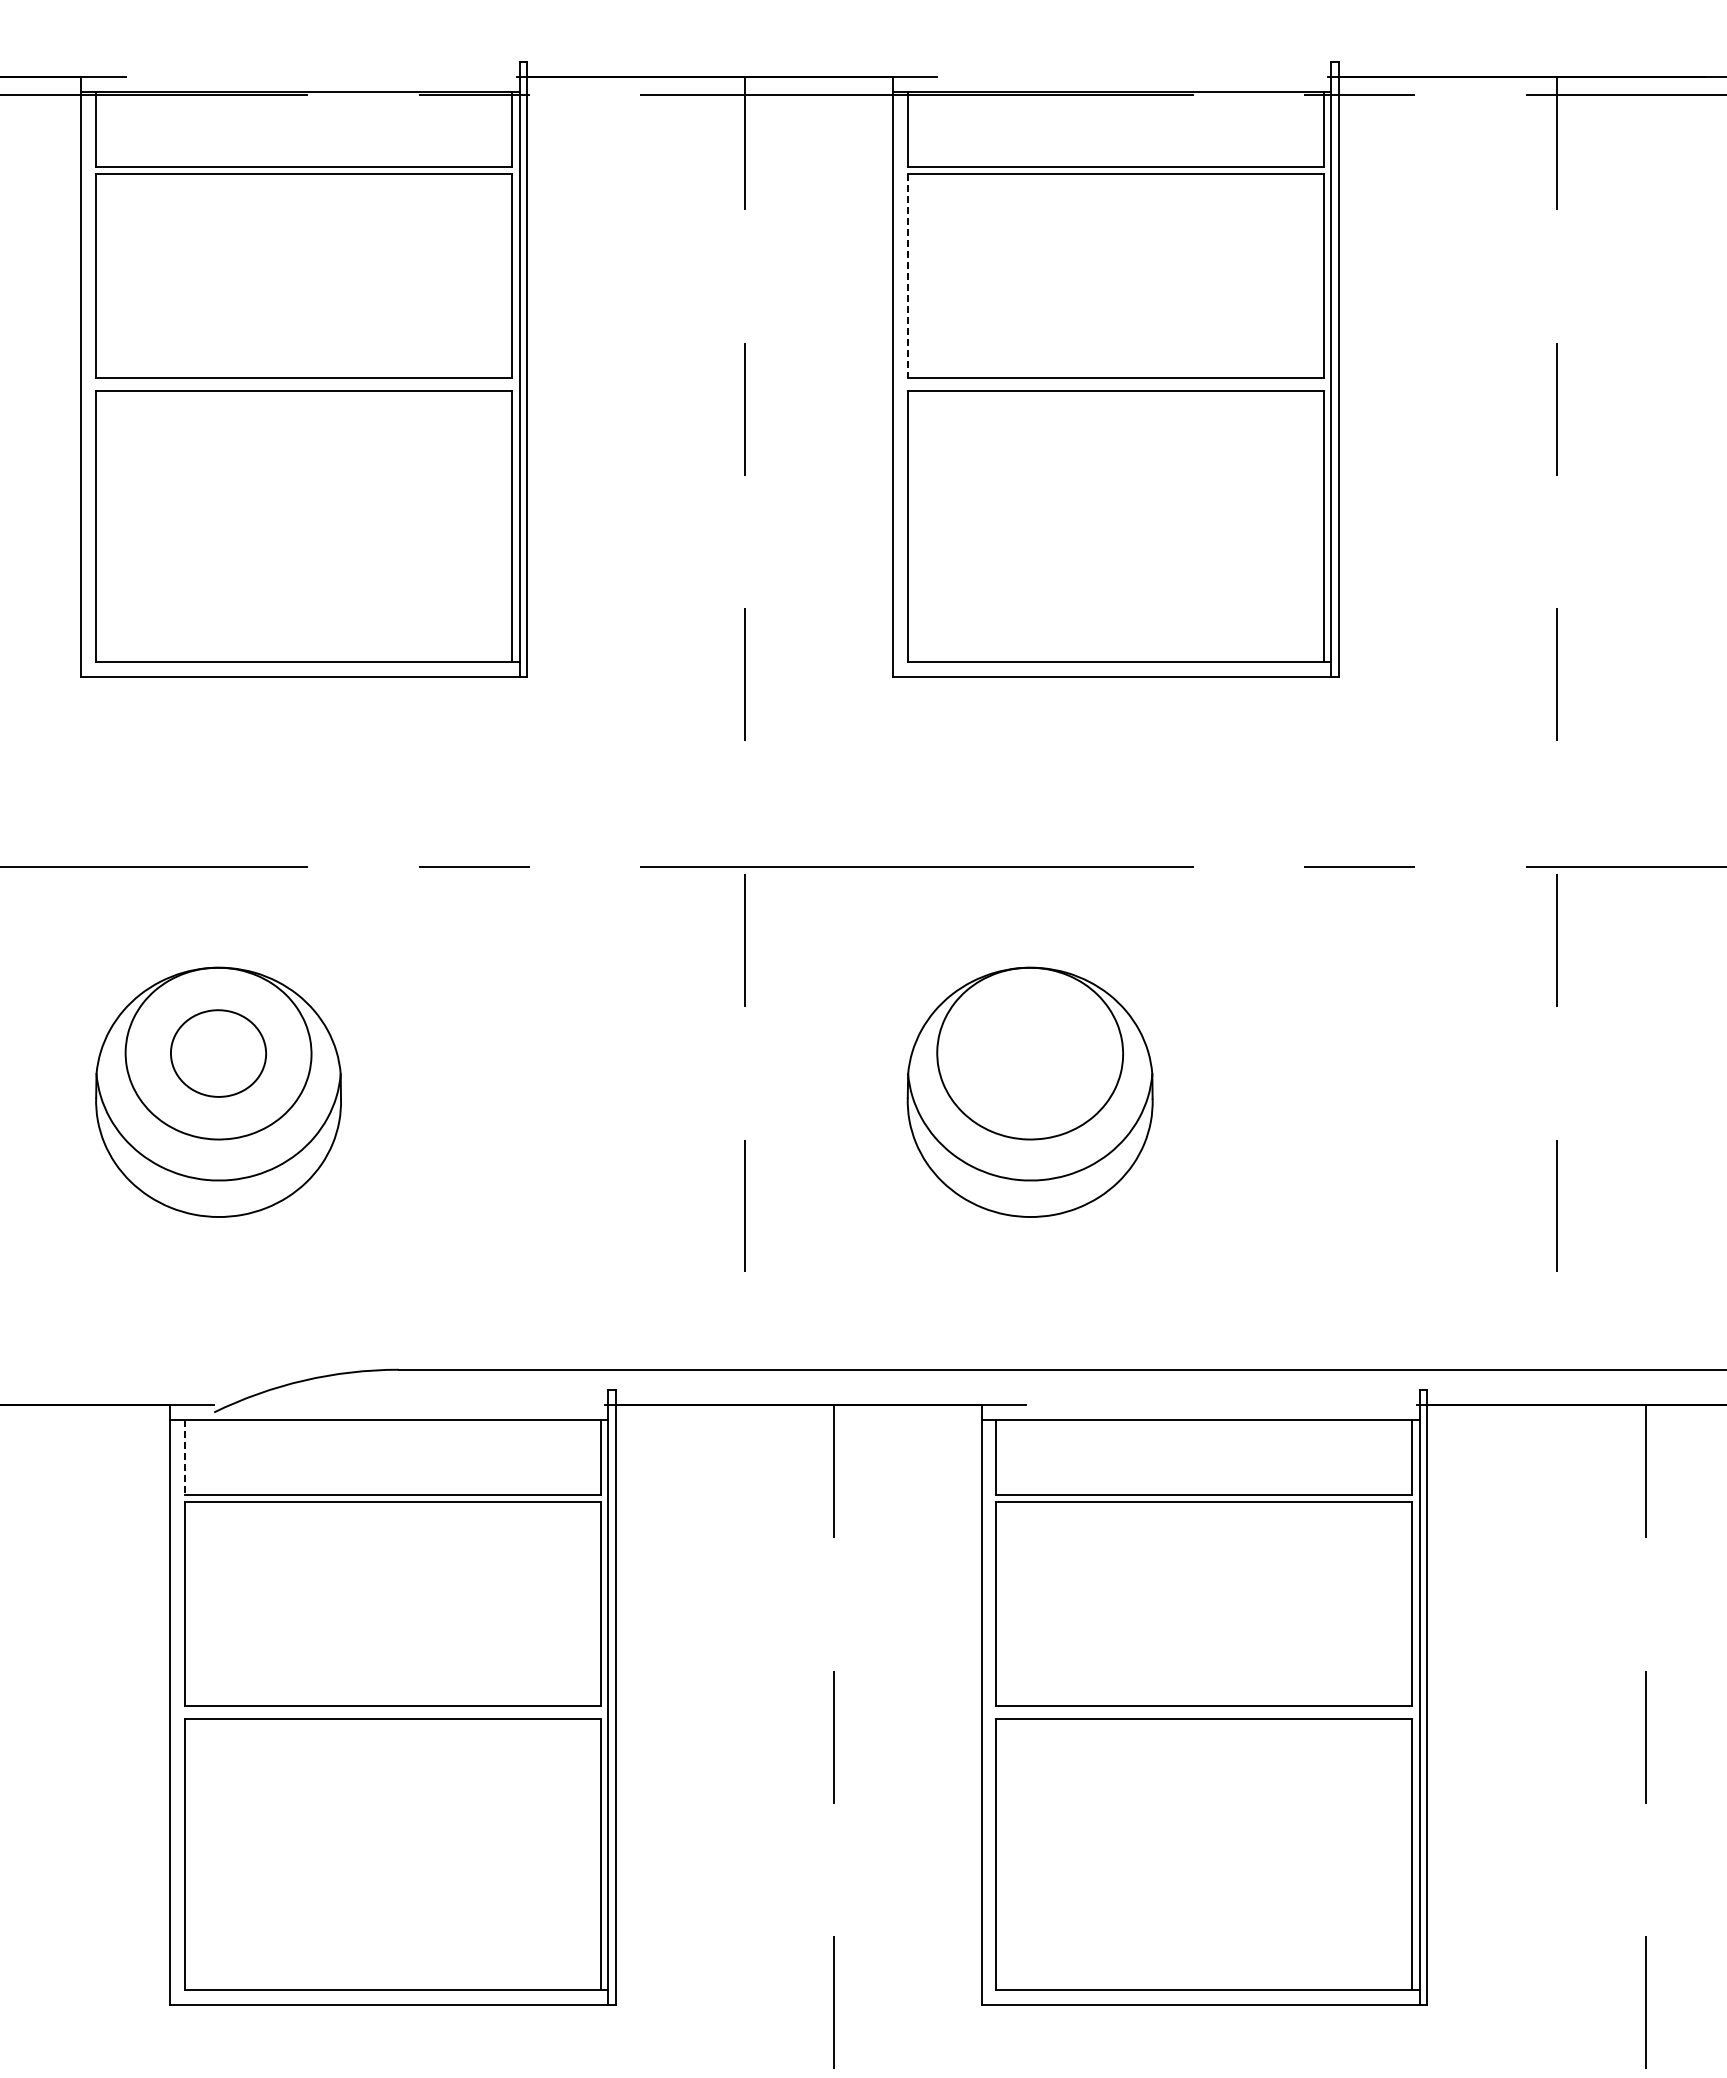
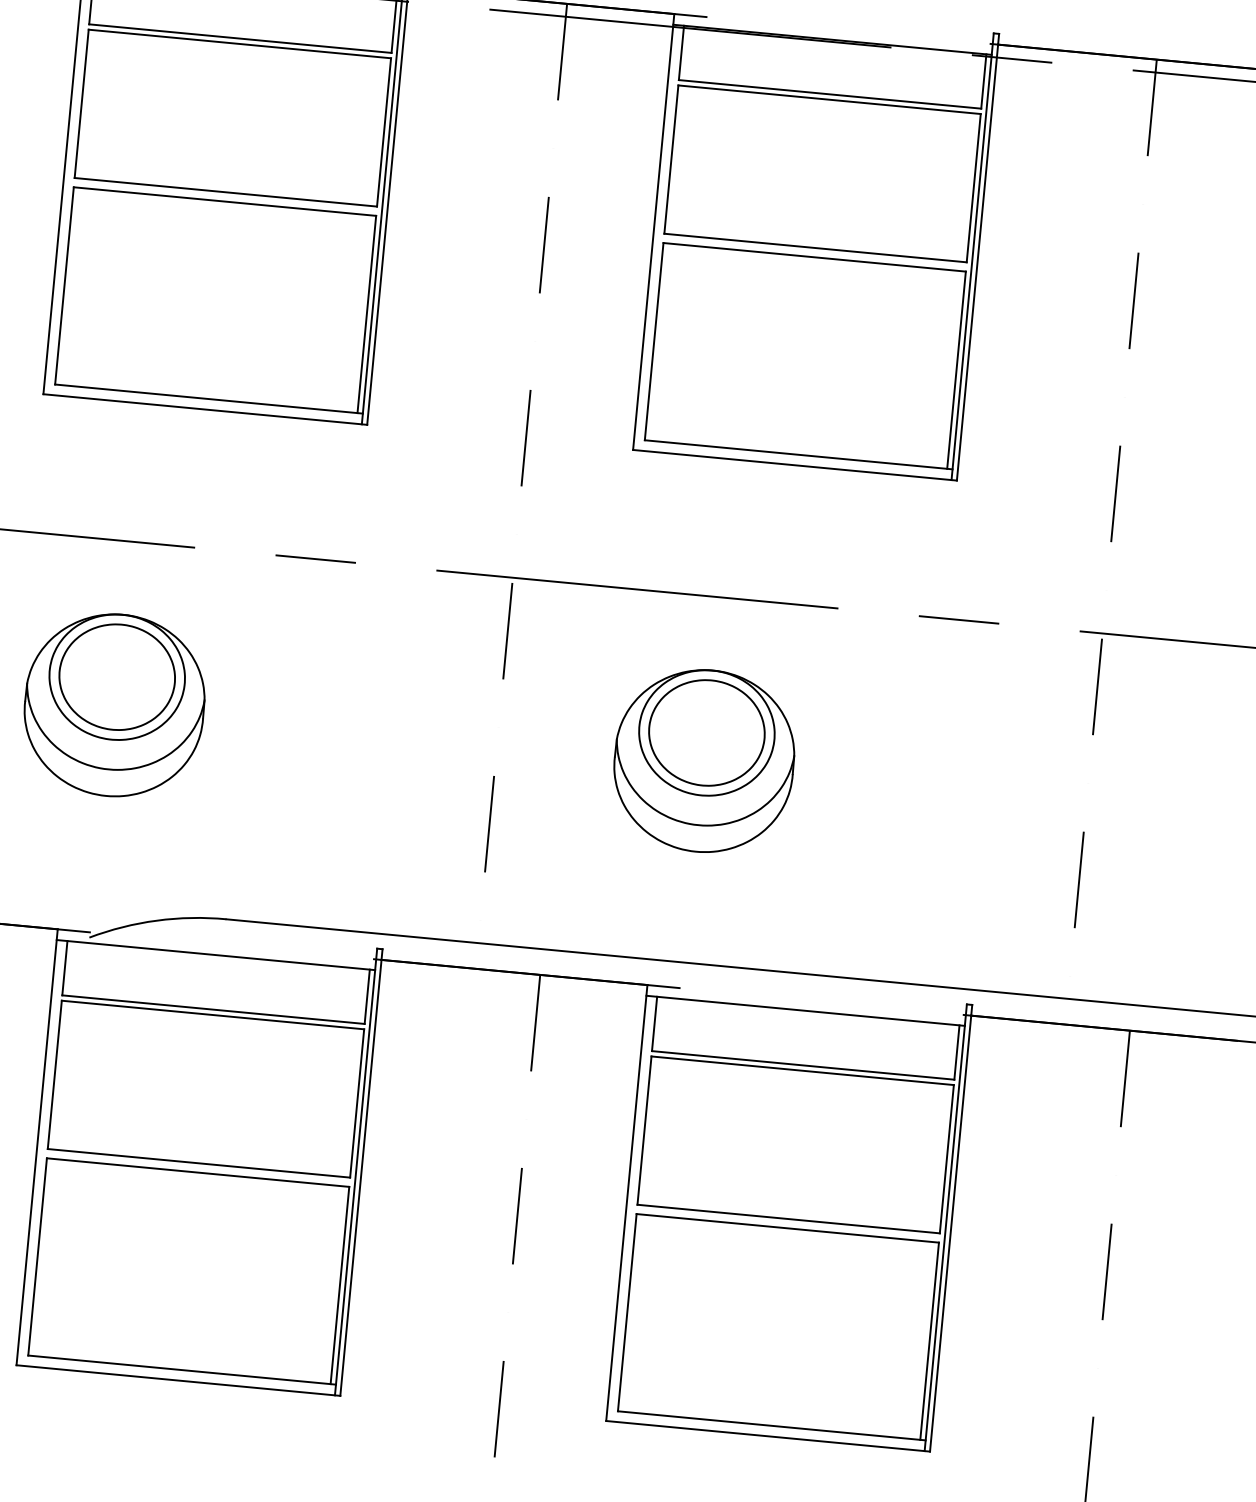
line: (907, 276) -> (671, 159), dashed -> solid
part: (218, 1053) -> (117, 677), size x1.67
part: (1030, 1053) -> (707, 732), added
line: (184, 1457) -> (64, 968), dashed -> solid

